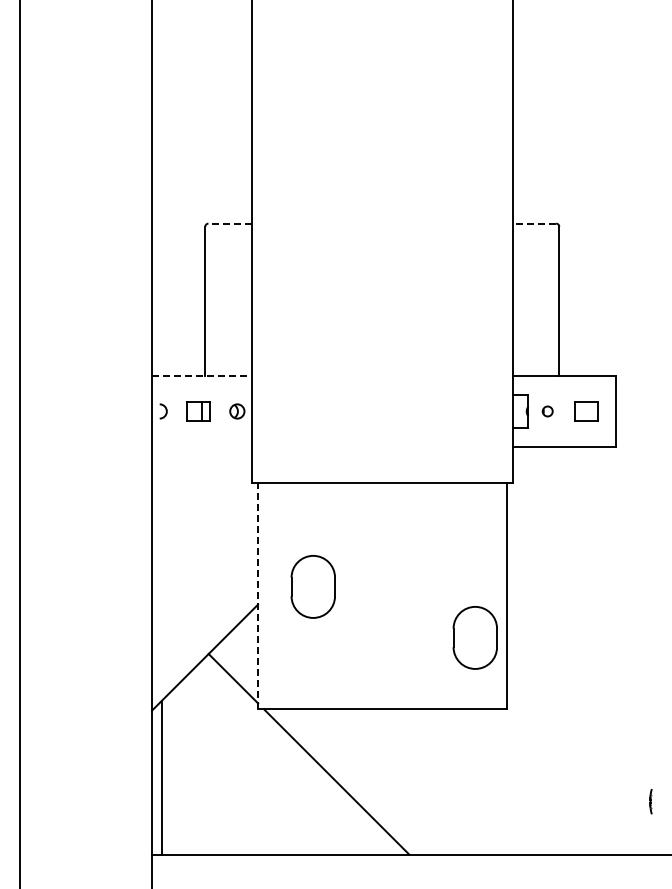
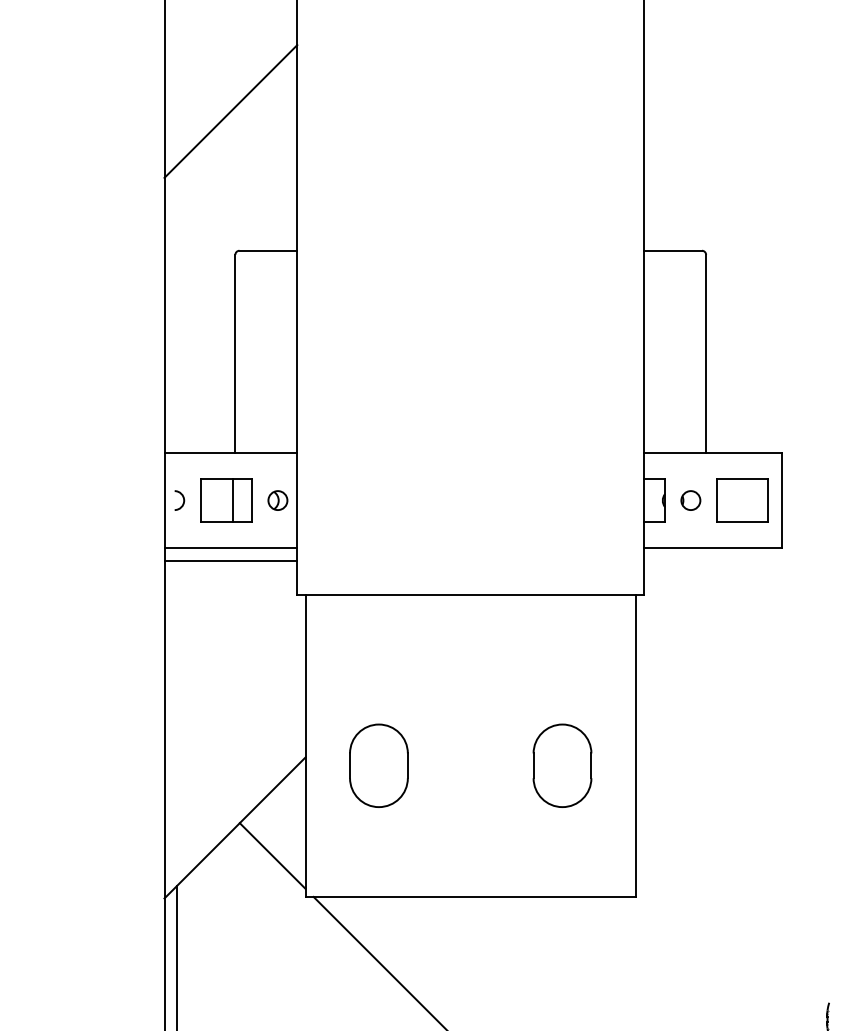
line: (201, 118) -> (230, 110), added
line: (230, 223) -> (268, 250), dashed -> solid
line: (534, 223) -> (673, 250), dashed -> solid
line: (201, 375) -> (230, 452), dashed -> solid
part: (198, 411) -> (226, 500), size x1.67
circle: (547, 411) -> (690, 500), size x1.43
part: (586, 411) -> (742, 500), size x1.67
line: (201, 447) -> (230, 548), added
line: (201, 456) -> (230, 560), added
part: (312, 586) -> (377, 765), moved
line: (258, 595) -> (306, 745), dashed -> solid
part: (474, 637) -> (561, 765), moved

